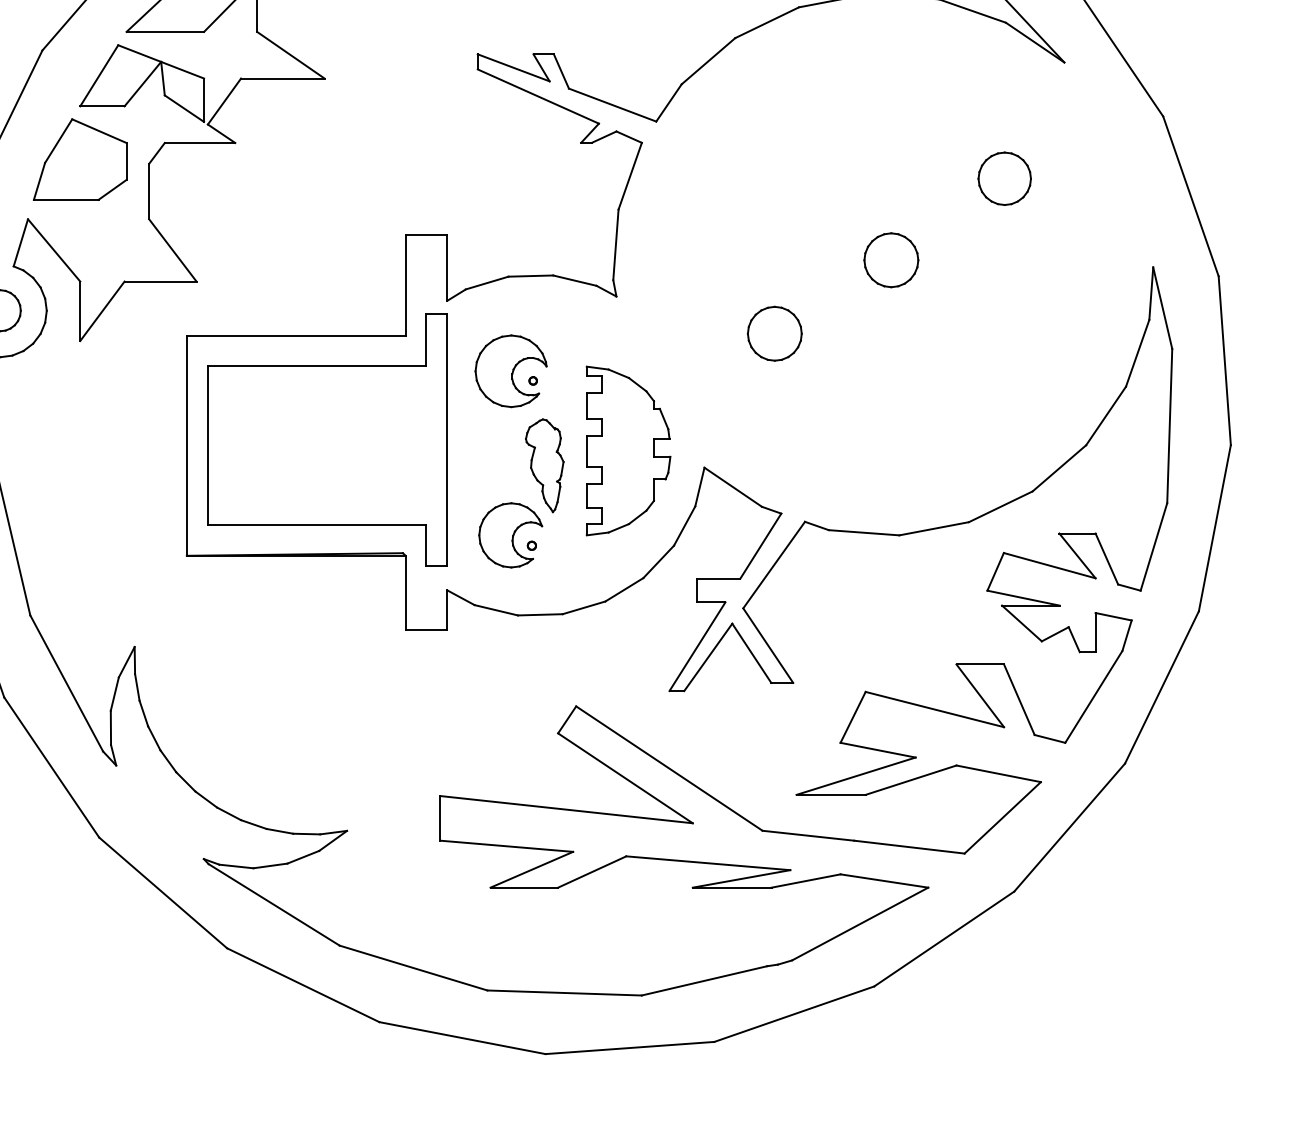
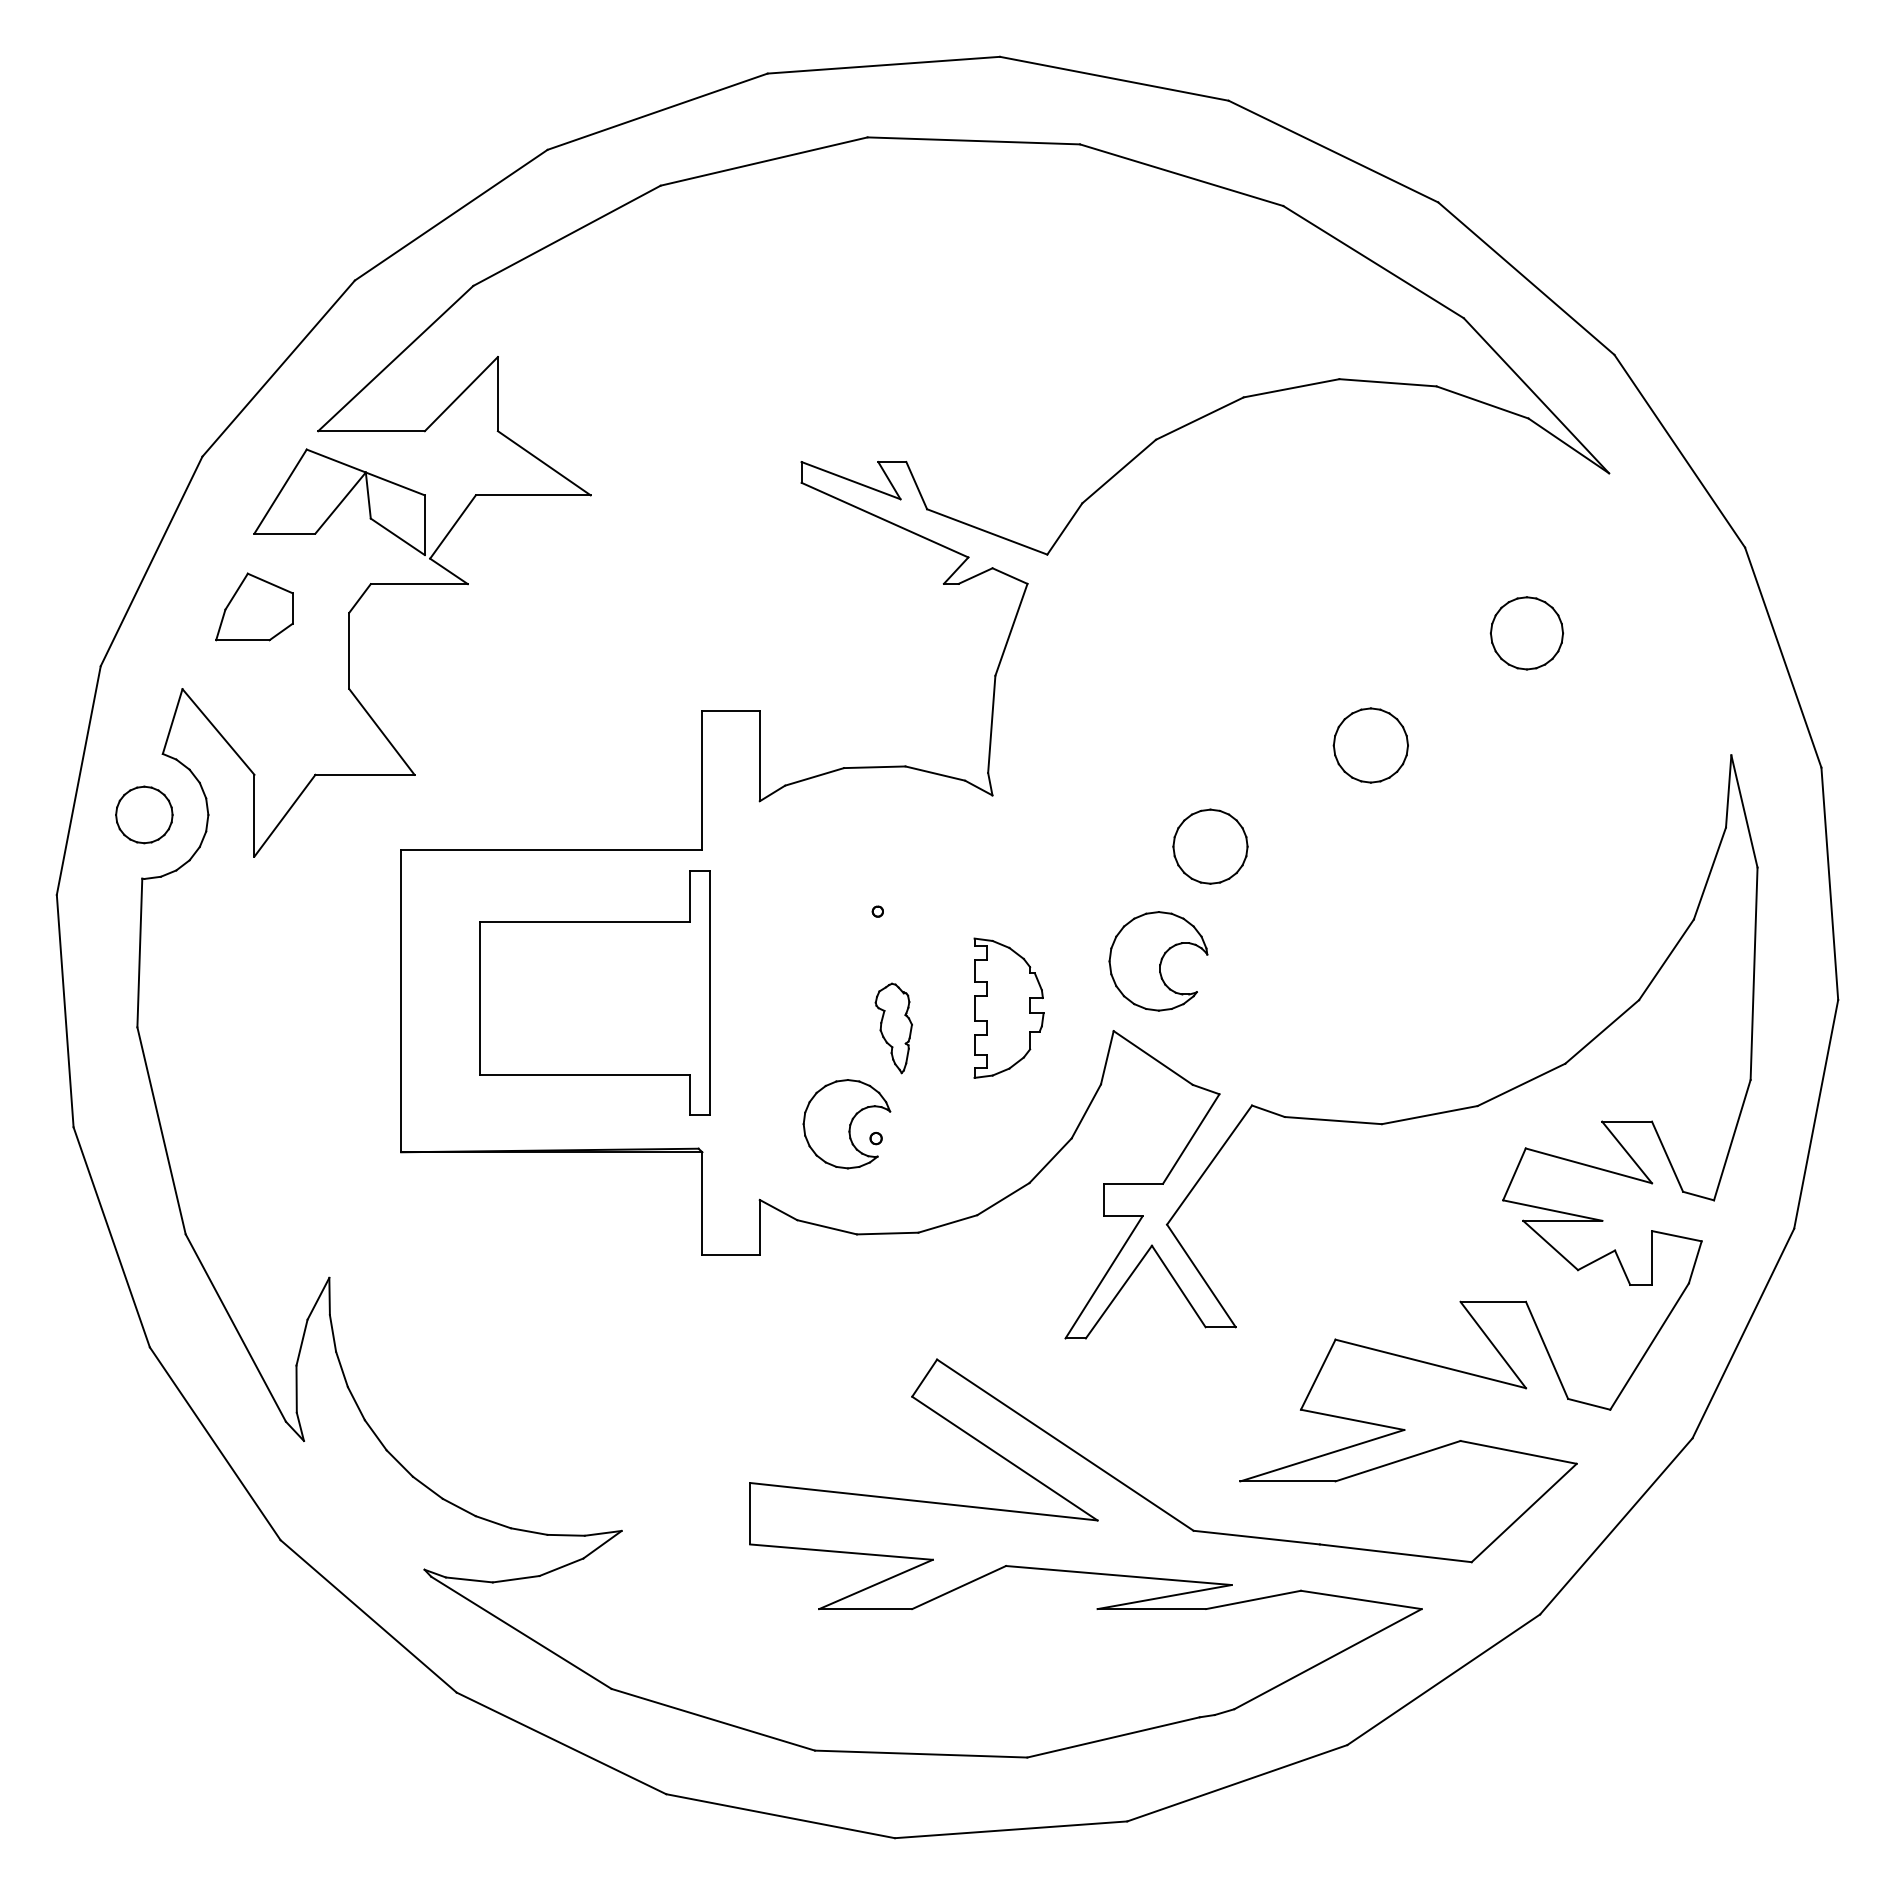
part: (80, 159) -> (254, 606), size x0.6
part: (511, 371) -> (1158, 961), moved
part: (327, 439) -> (594, 992), size x0.7
part: (628, 451) -> (1008, 1008), size x0.6
part: (544, 465) -> (893, 1028), size x0.7

